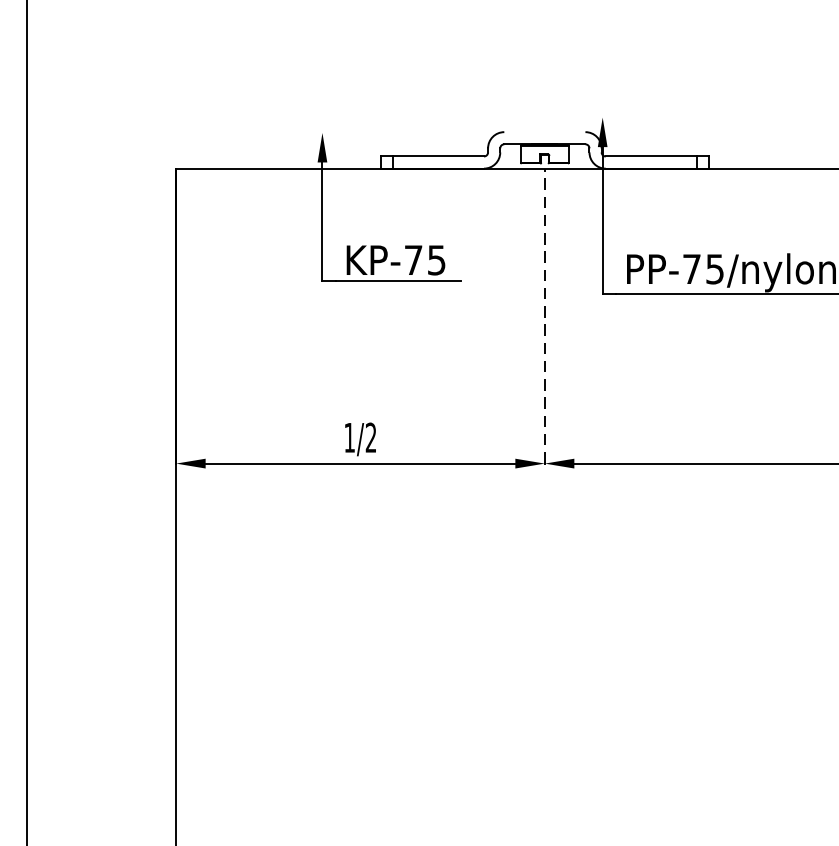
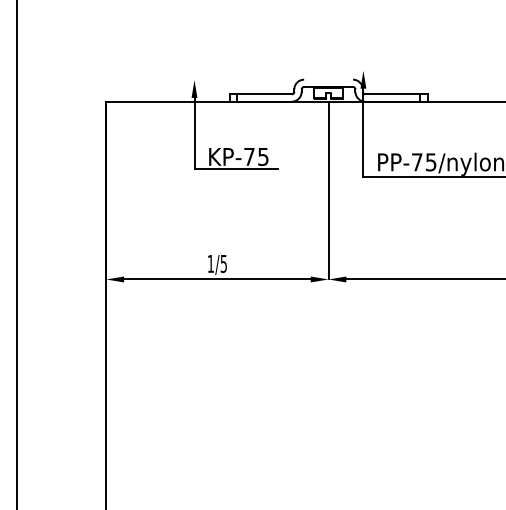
line: (544, 316) -> (328, 190), dashed -> solid
text: (370, 437) -> (223, 263), 1/2 -> 1/5

